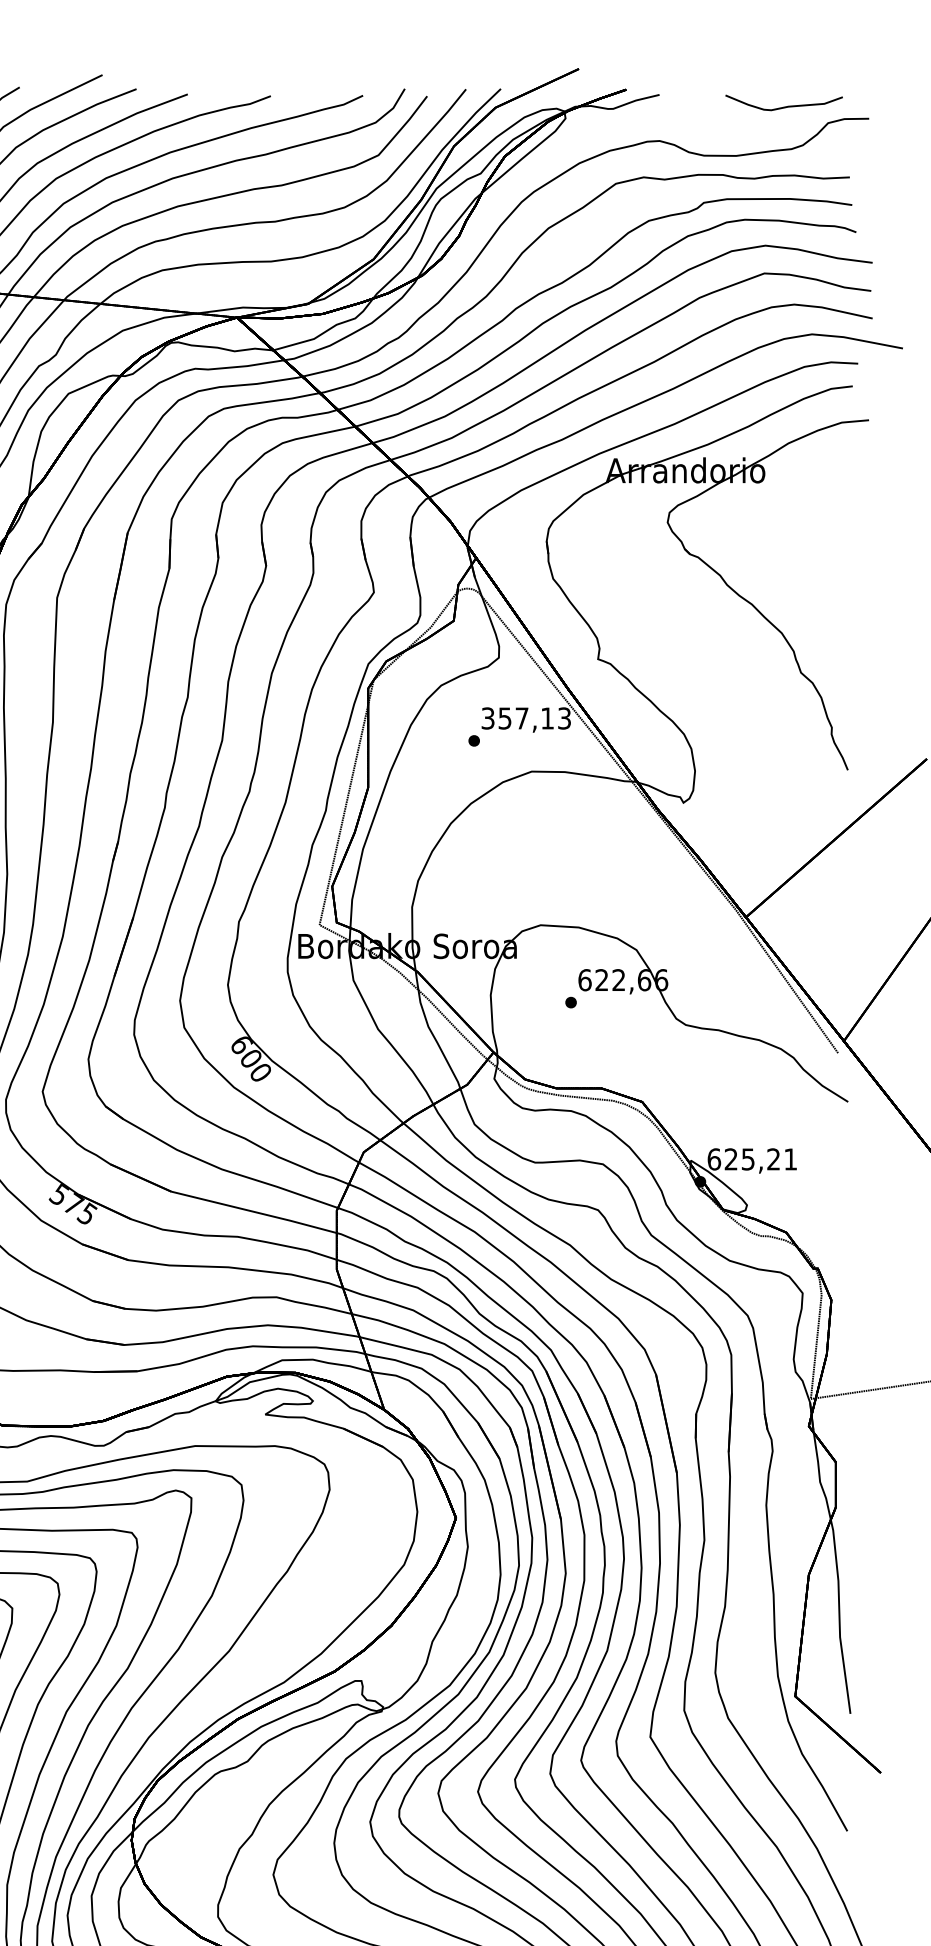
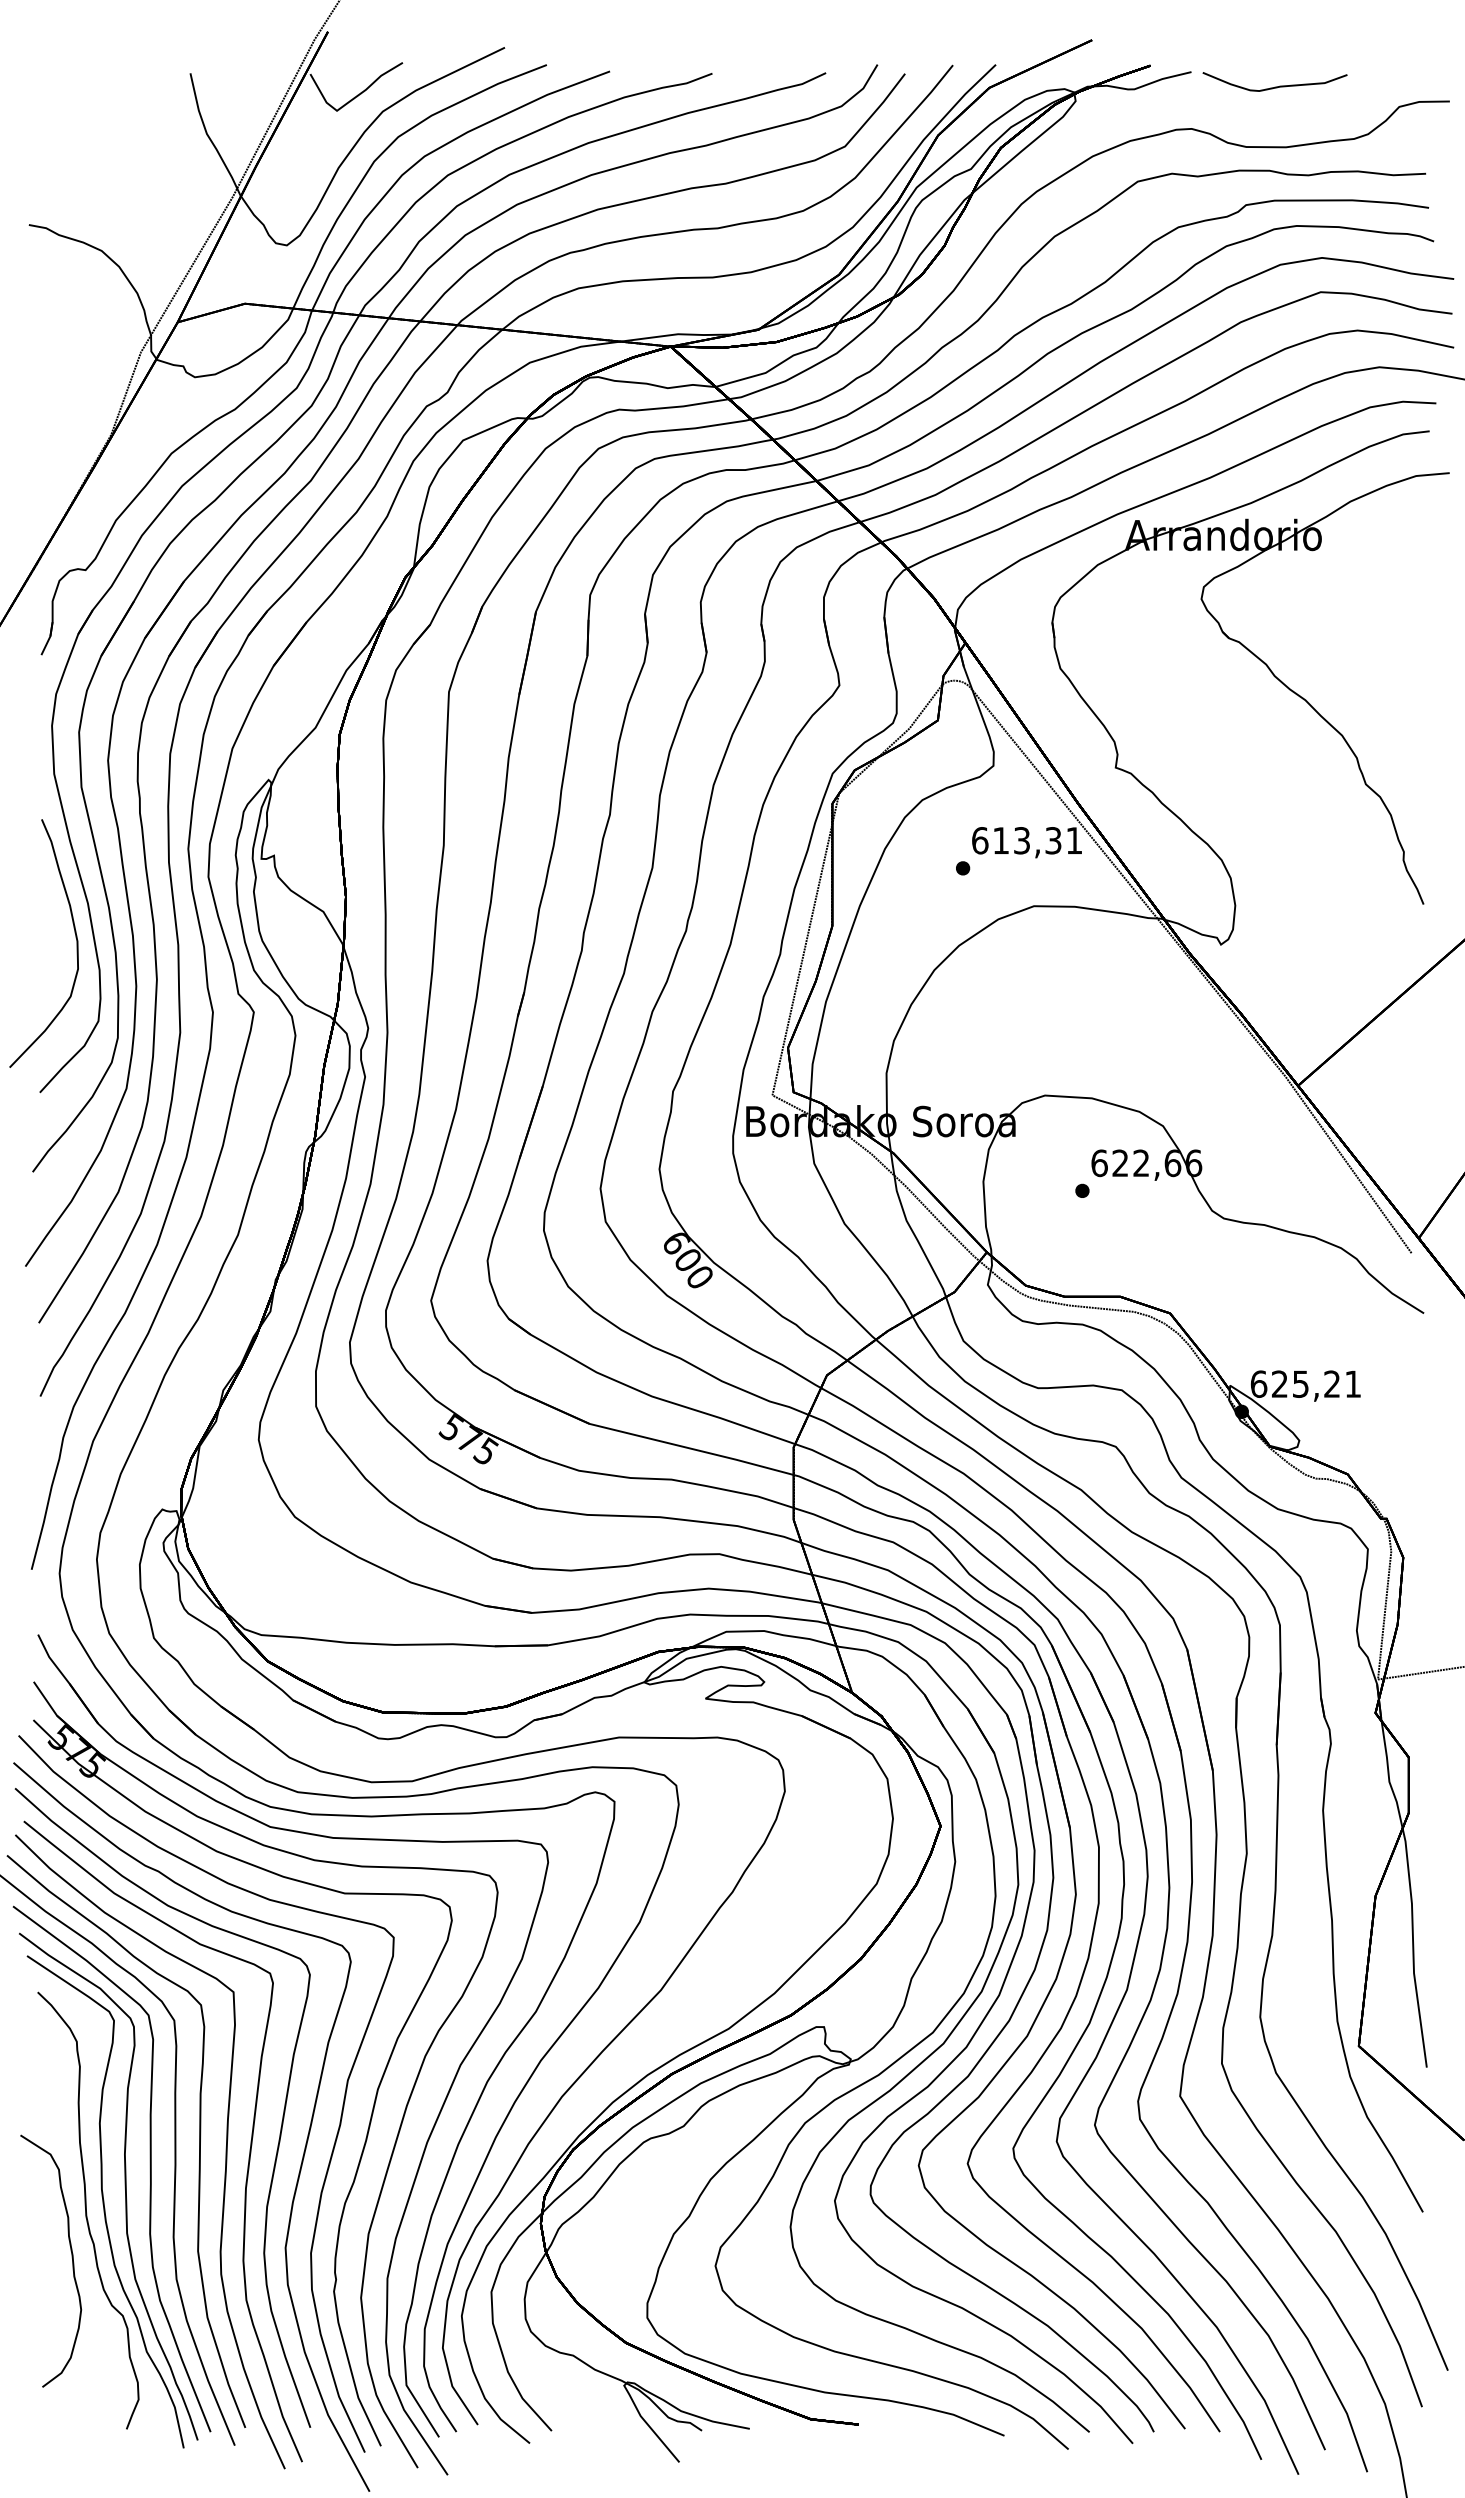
curve: (784, 106) -> (1275, 86), moved
text: (526, 718) -> (1027, 840), 357,13 -> 613,31

